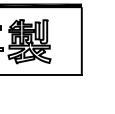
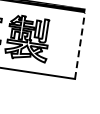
line: (81, 40) -> (79, 45), solid -> dashed

